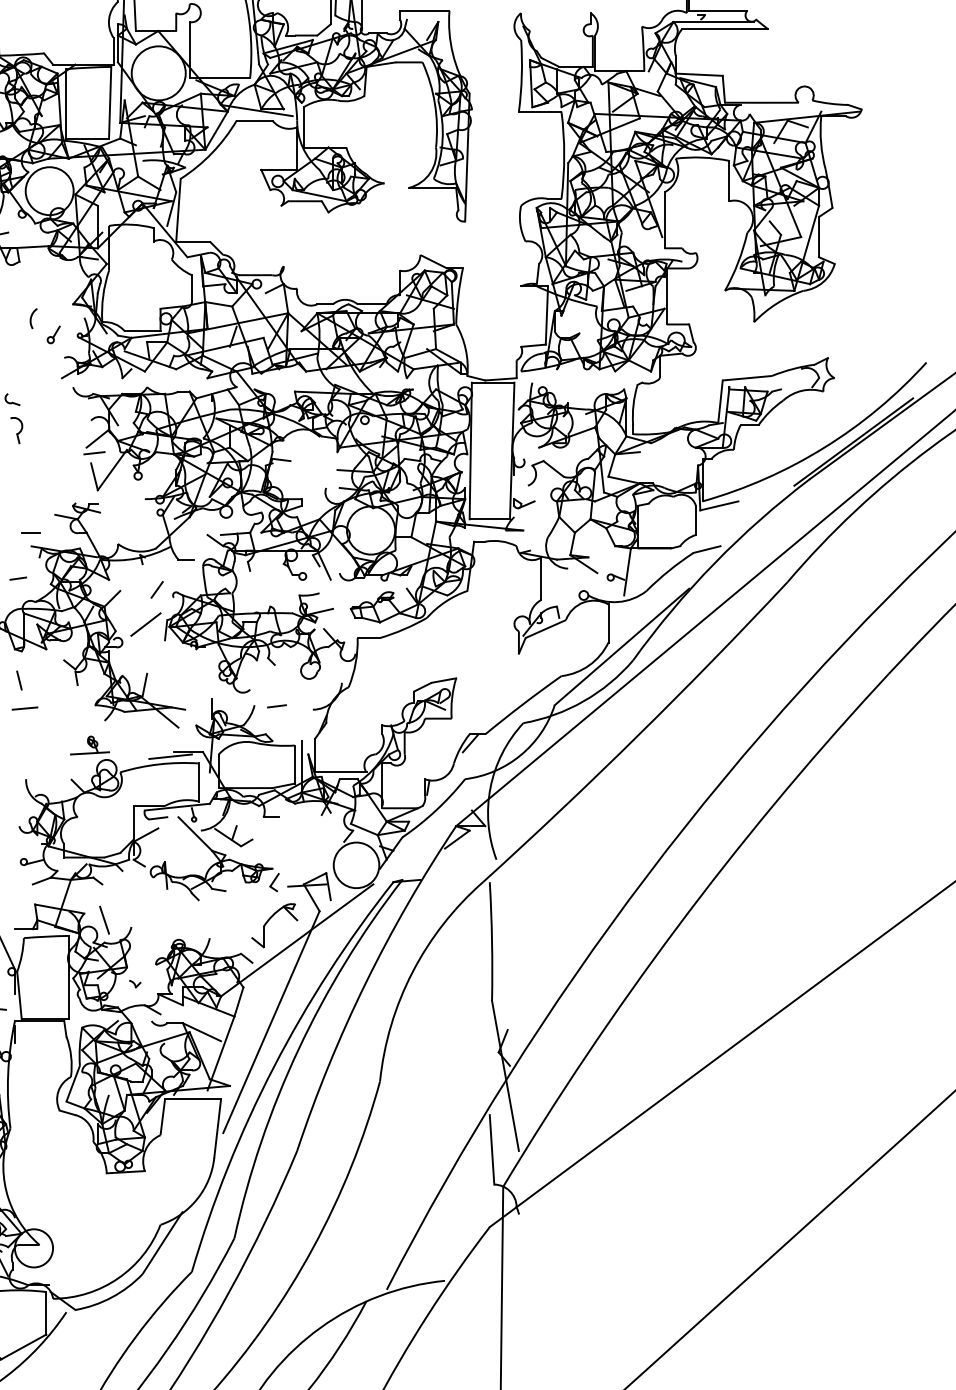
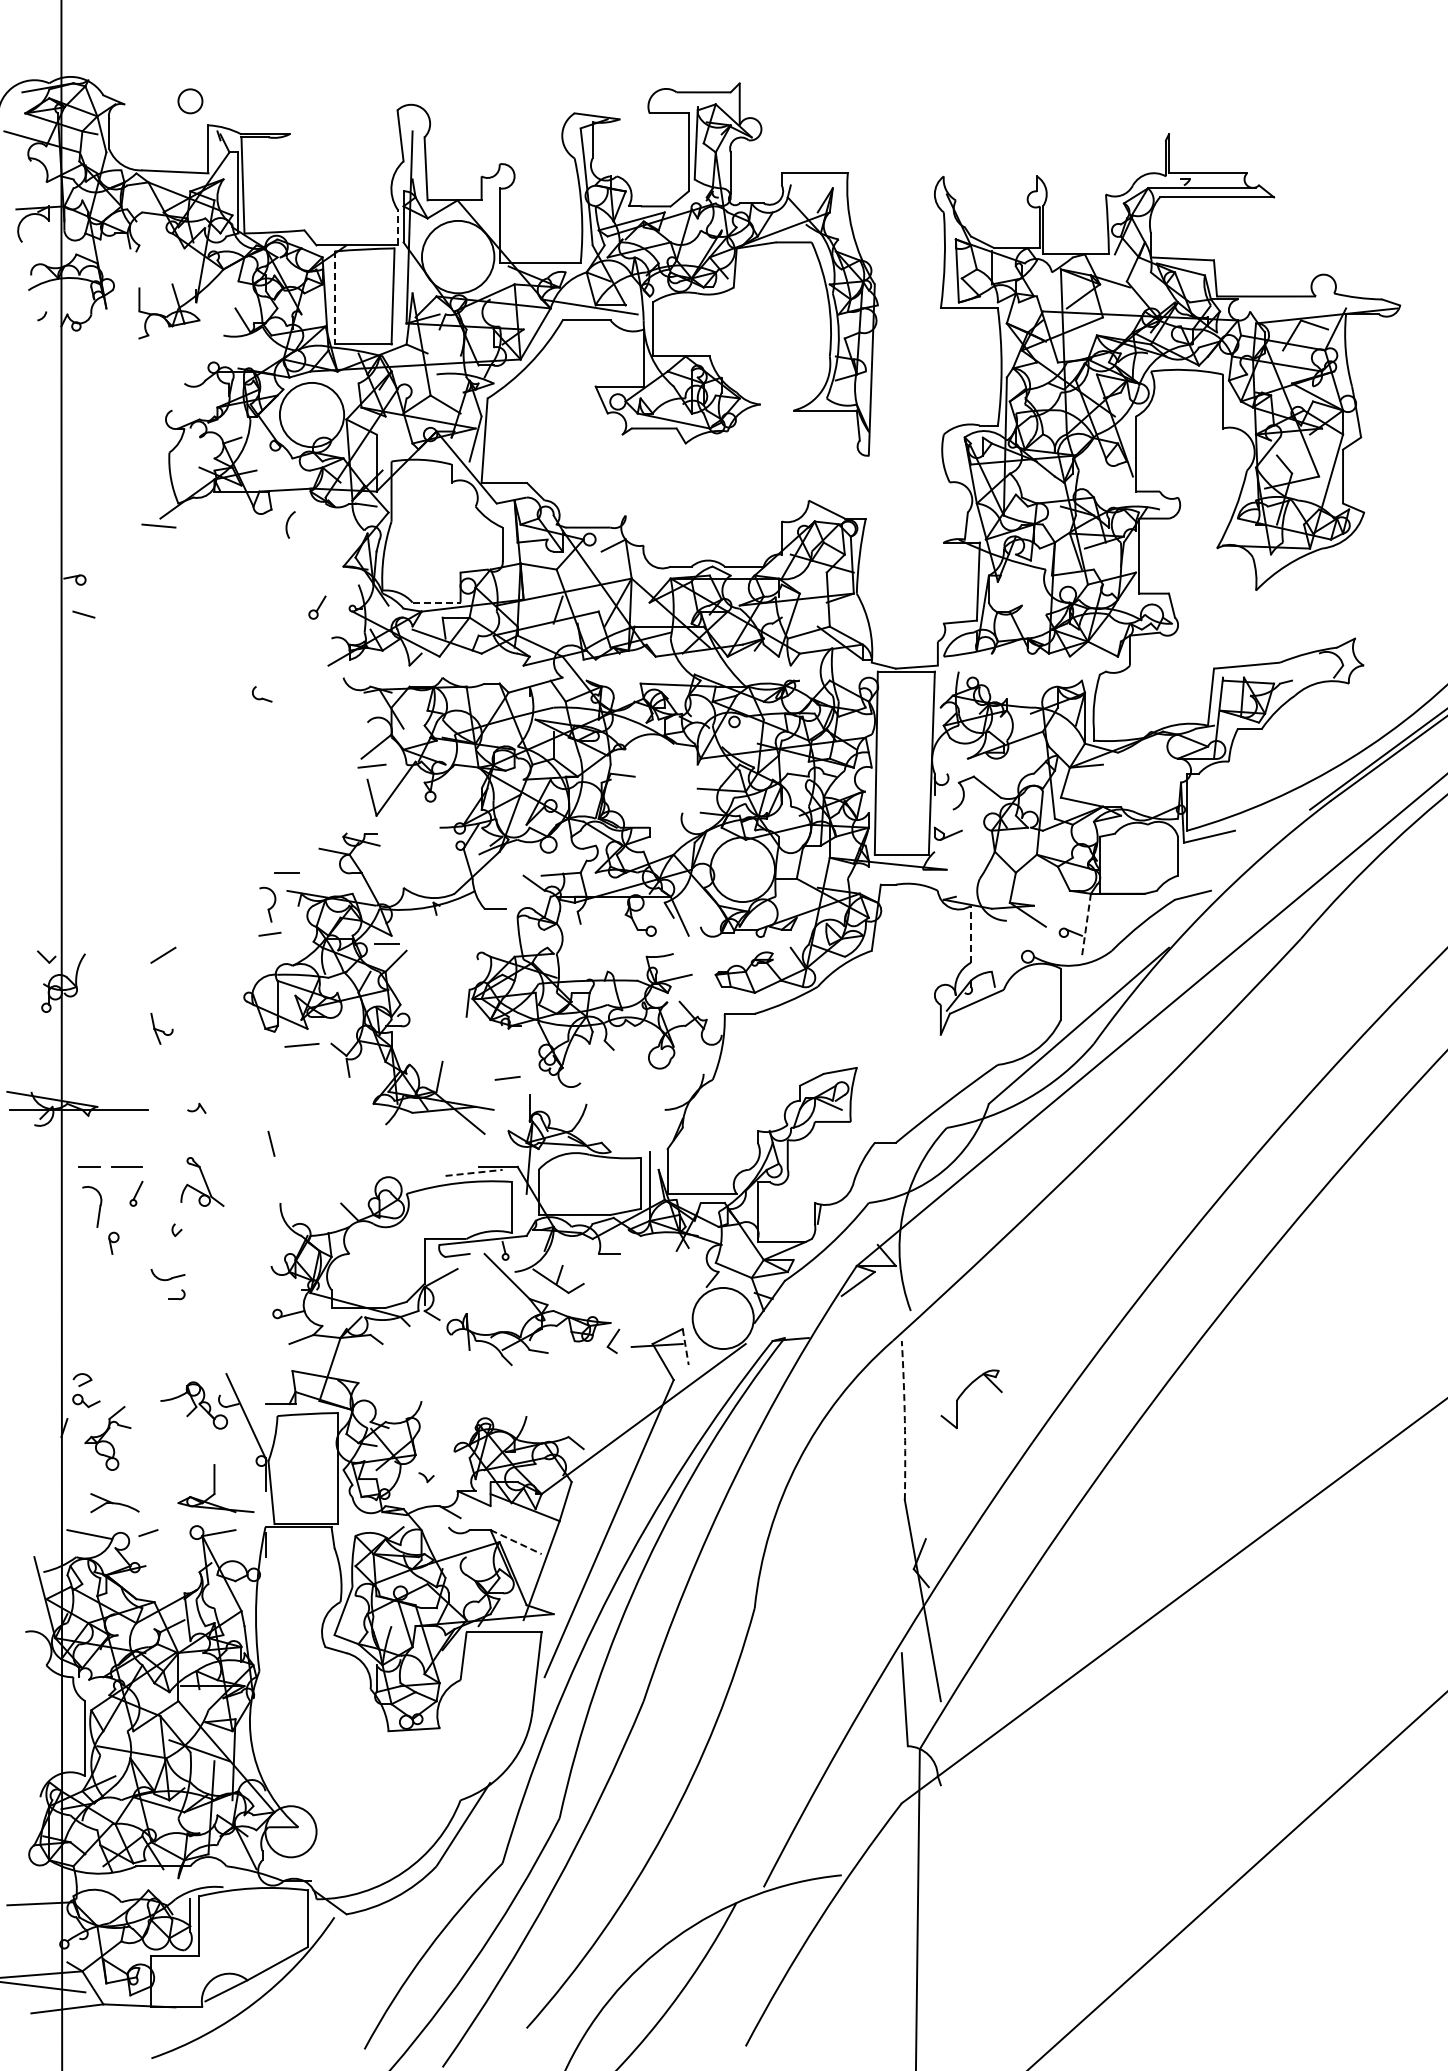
line: (113, 50) -> (397, 226), solid -> dashed
line: (66, 103) -> (334, 297), solid -> dashed
arc: (32, 316) -> (288, 522), moved
line: (143, 331) -> (437, 602), solid -> dashed
part: (16, 430) -> (267, 904), moved
line: (627, 572) -> (1086, 925), solid -> dashed
line: (541, 578) -> (970, 934), solid -> dashed
line: (105, 585) -> (386, 943), added
line: (156, 589) -> (455, 948), removed
line: (145, 624) -> (440, 995), removed
line: (19, 680) -> (271, 1143), moved
line: (276, 706) -> (507, 1078), moved
line: (24, 708) -> (301, 1045), moved
line: (470, 742) -> (875, 1154), removed
part: (89, 745) -> (365, 1157), removed
line: (170, 756) -> (474, 1172), solid -> dashed
line: (328, 887) -> (685, 1347), solid -> dashed
line: (104, 919) -> (385, 1391), removed
part: (269, 920) -> (964, 1392), moved
arc: (491, 941) -> (904, 1420), solid -> dashed
line: (202, 1032) -> (516, 1542), solid -> dashed

